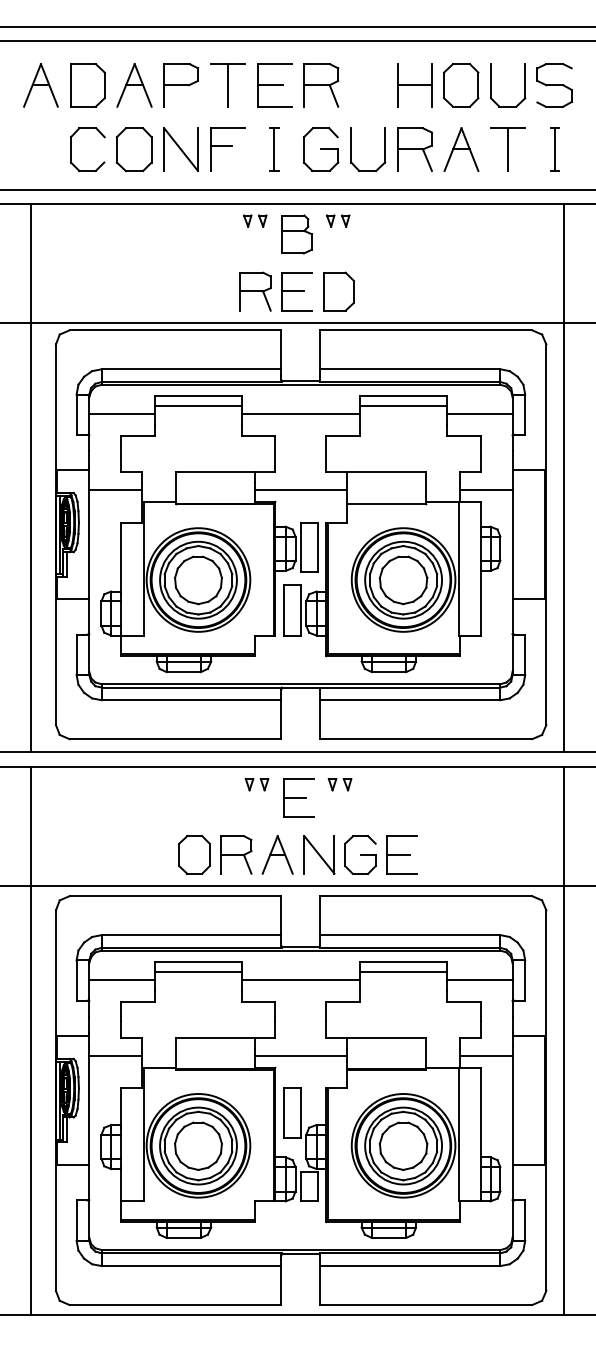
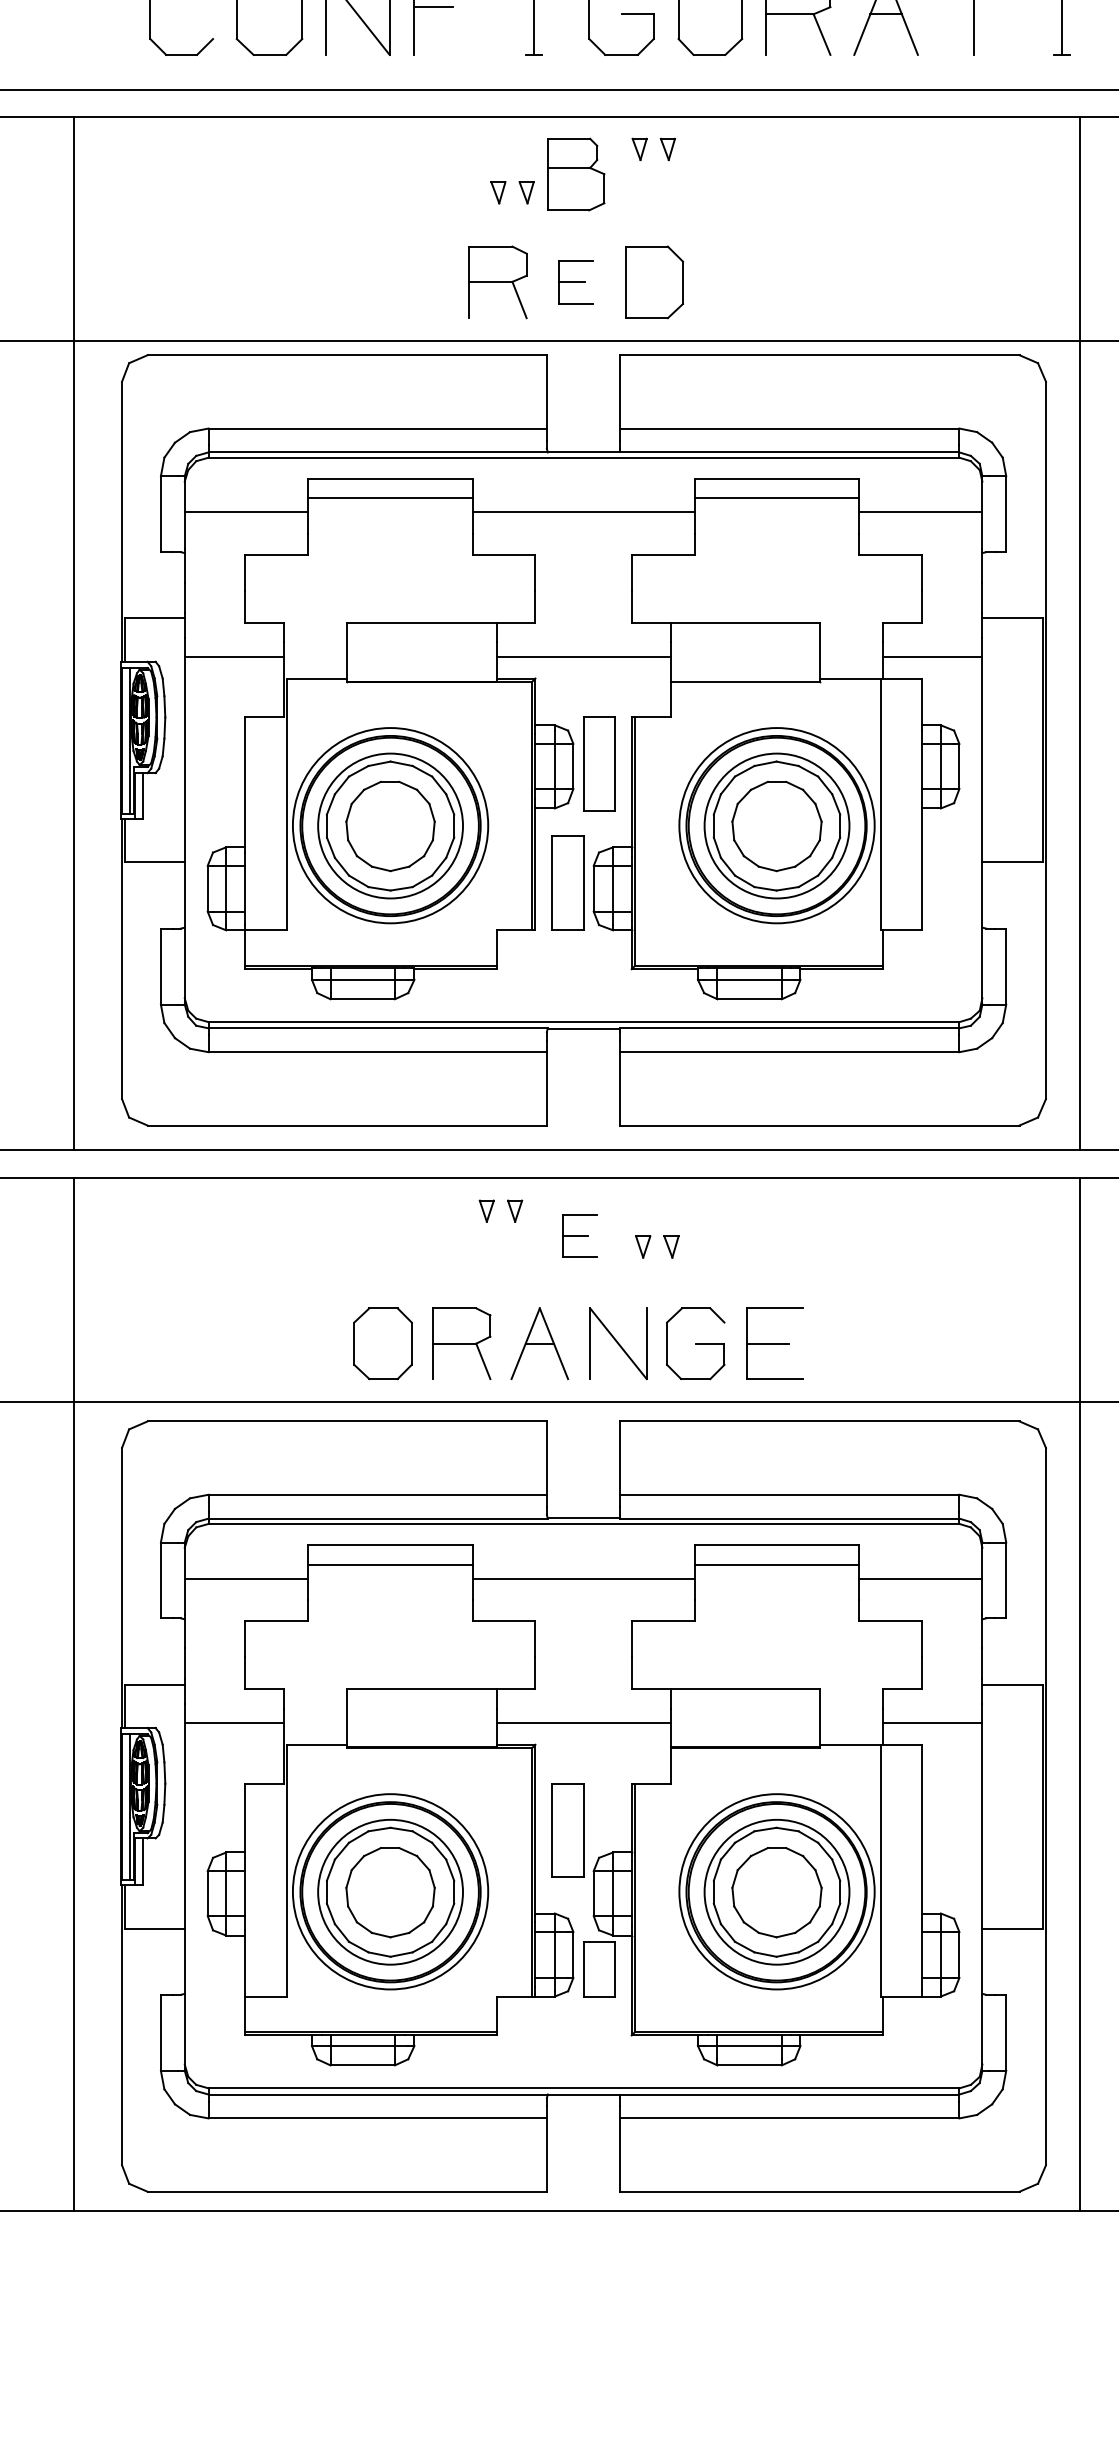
part: (255, 220) -> (513, 191), moved
part: (296, 291) -> (575, 281), size x0.6
part: (339, 784) -> (656, 1246), moved
part: (298, 797) -> (579, 1235), size x0.6

